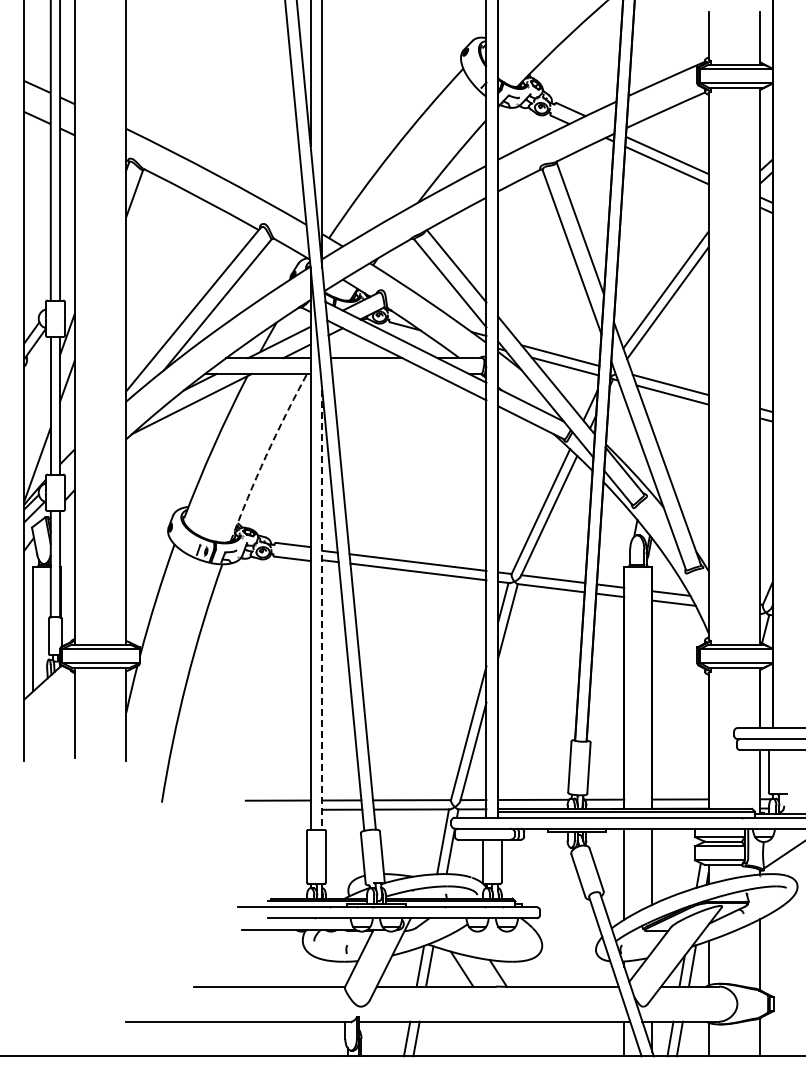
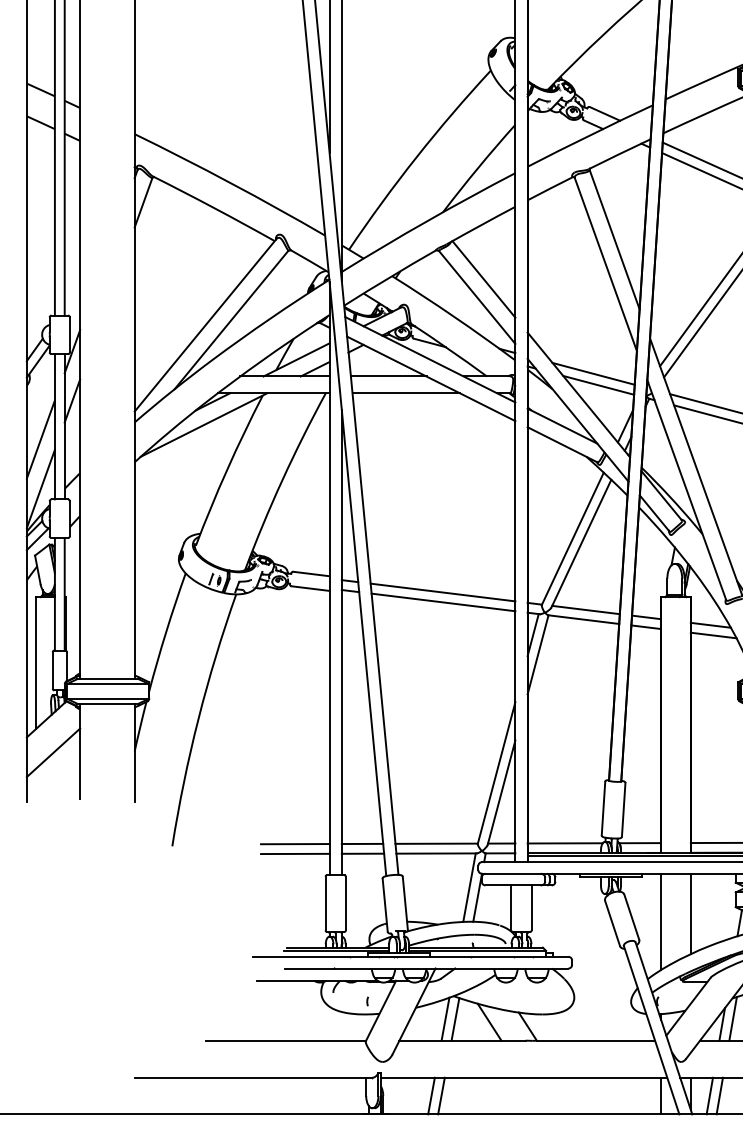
line: (382, 373) -> (405, 392), added
line: (37, 417) -> (40, 439), added
line: (266, 456) -> (282, 480), dashed -> solid
line: (322, 610) -> (342, 643), dashed -> solid
line: (49, 714) -> (53, 753), added
line: (277, 809) -> (294, 853), added

